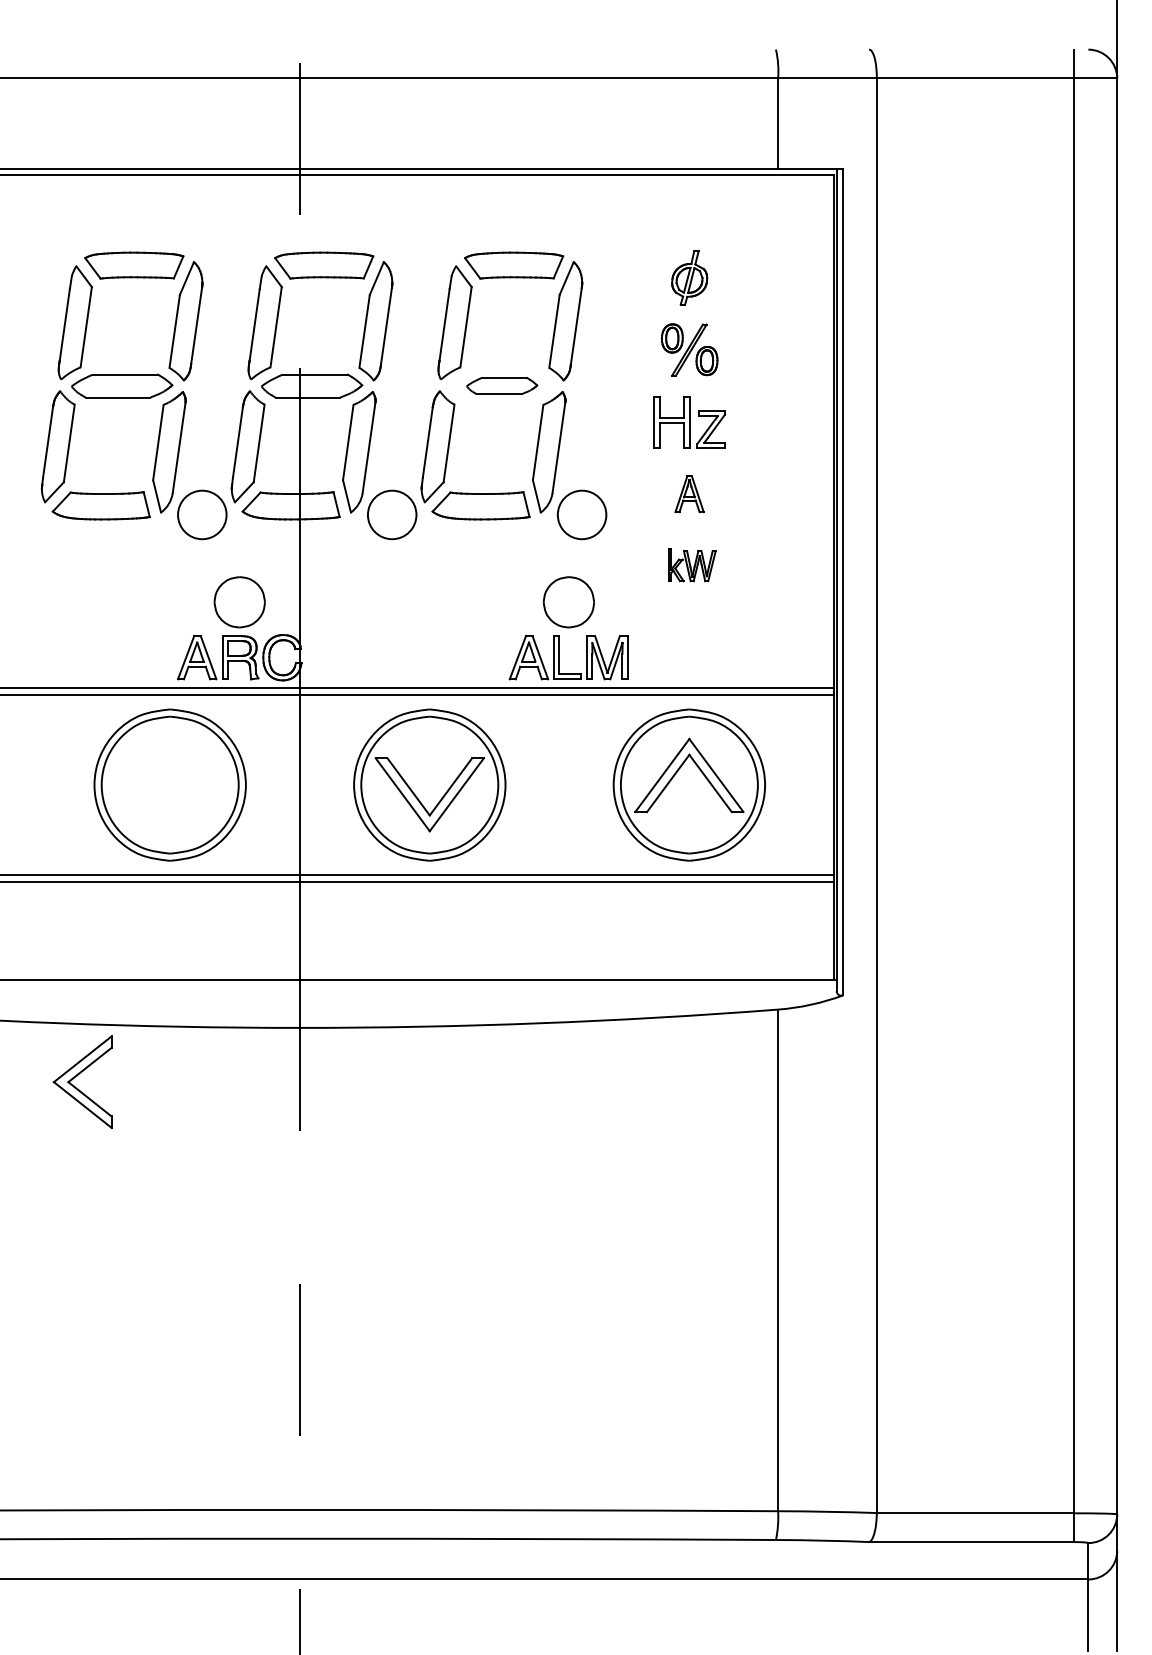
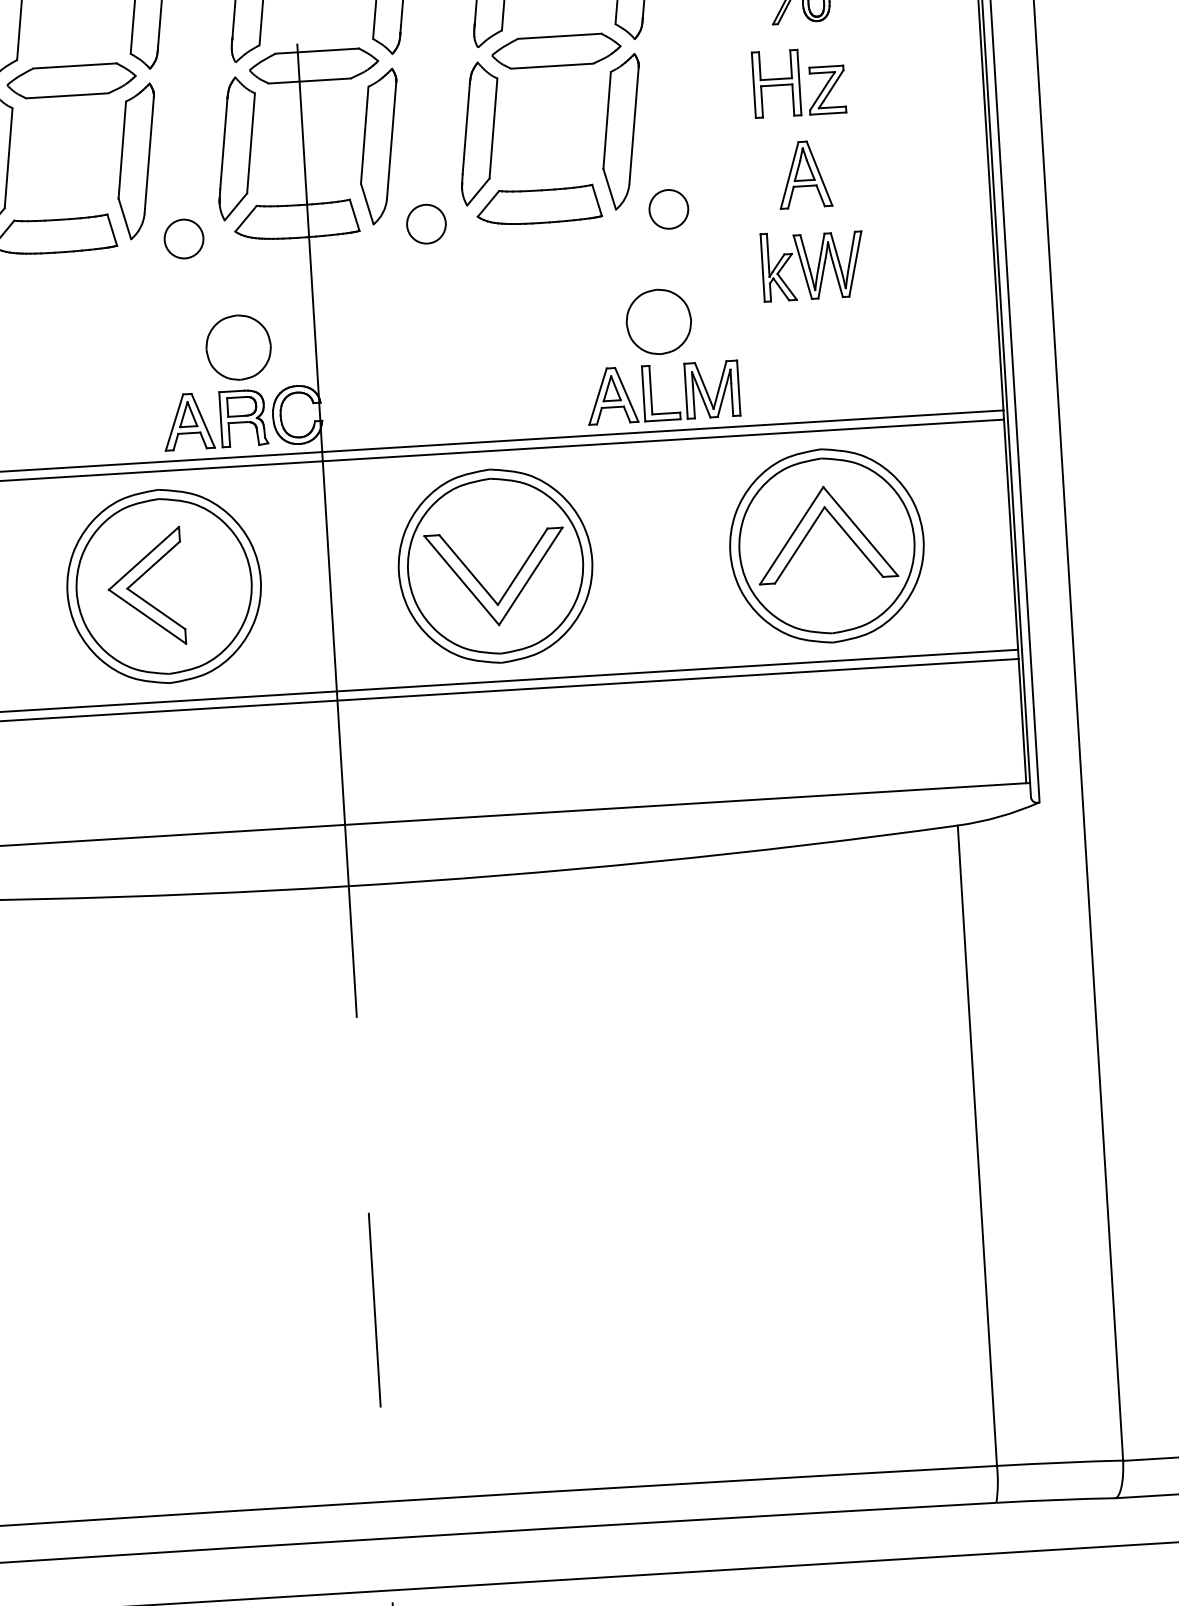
part: (502, 385) -> (557, 50), size x1.43
part: (689, 493) -> (804, 173), size x1.43
circle: (202, 514) -> (184, 238), size x0.62
circle: (392, 514) -> (426, 223), size x0.62
circle: (581, 514) -> (668, 208), size x0.62
part: (692, 565) -> (813, 265), size x1.67
part: (77, 1076) -> (138, 580), moved

